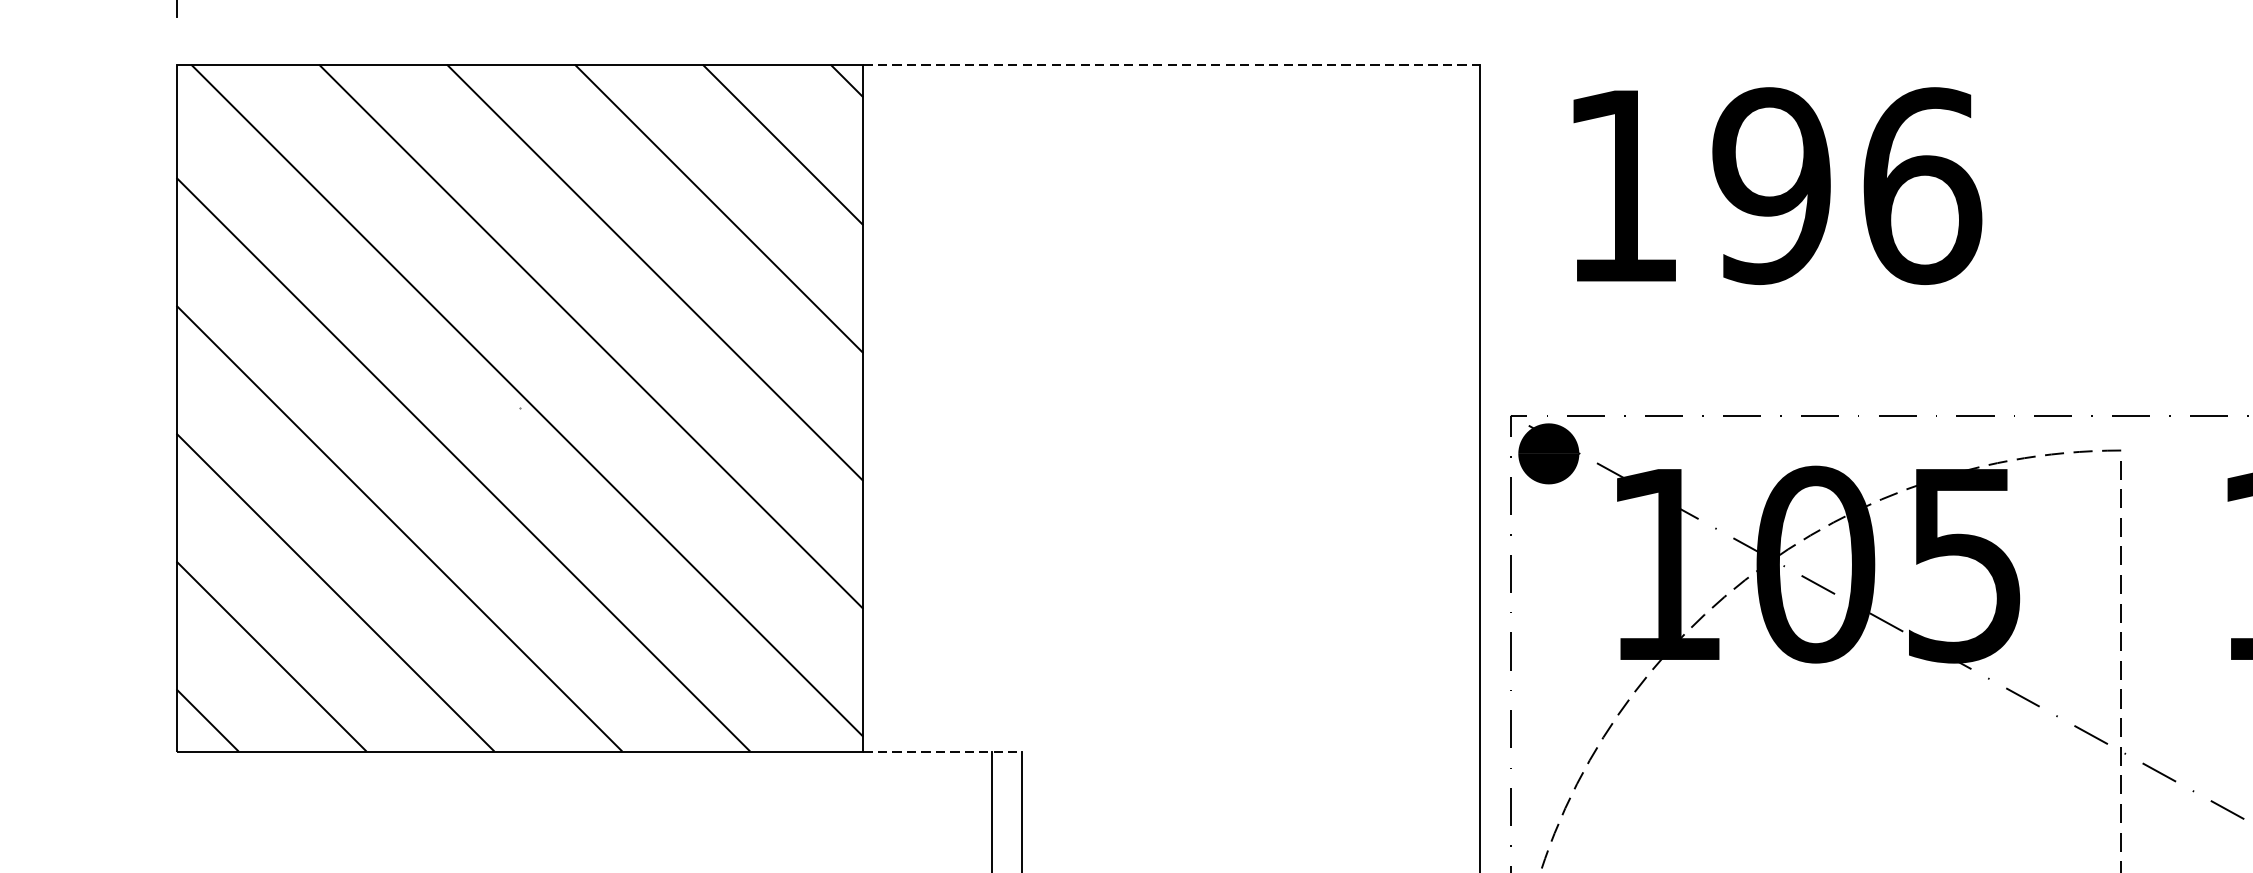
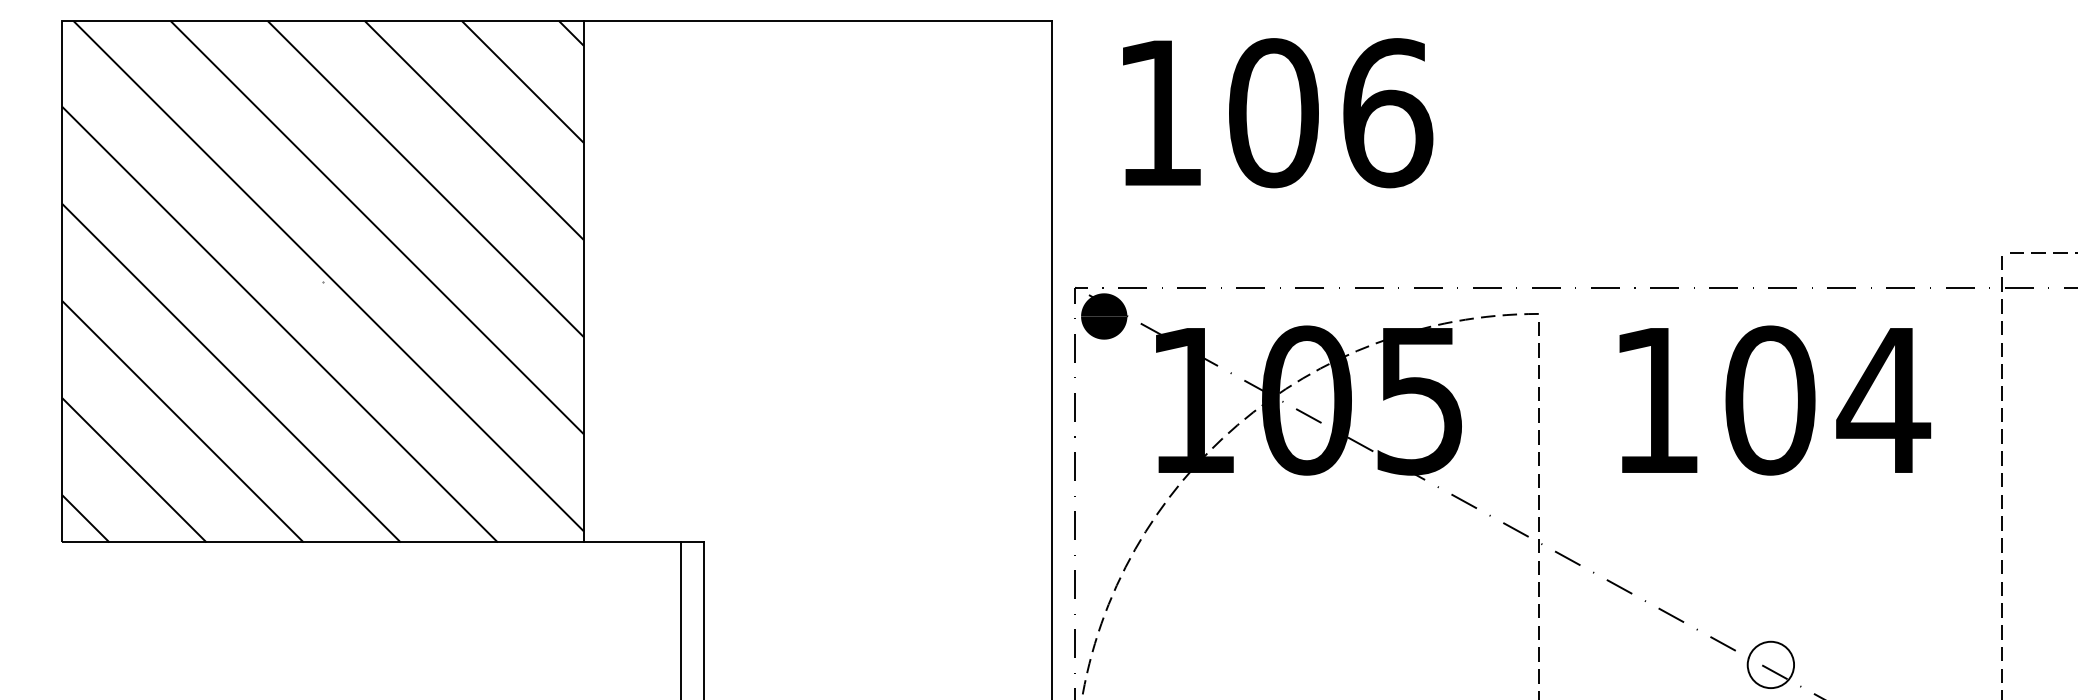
line: (1172, 64) -> (818, 20), dashed -> solid
text: (1771, 186) -> (1273, 113), 196 -> 106
line: (943, 751) -> (644, 542), dashed -> solid

